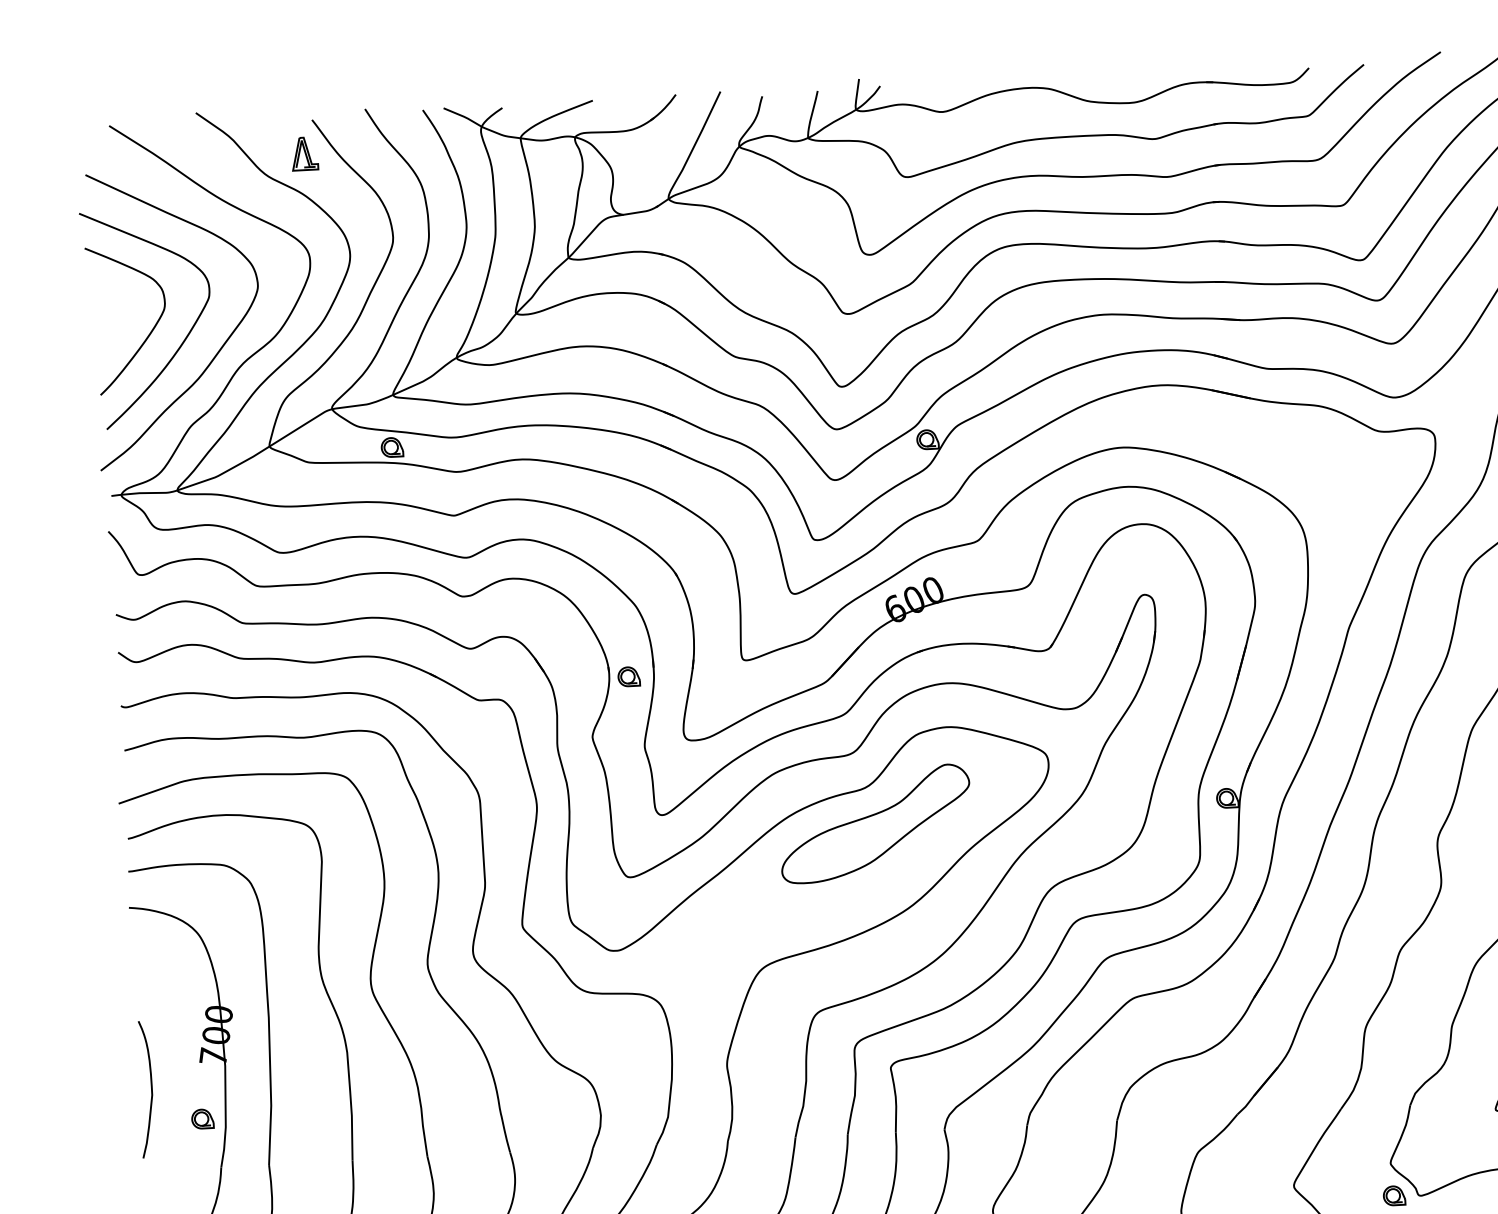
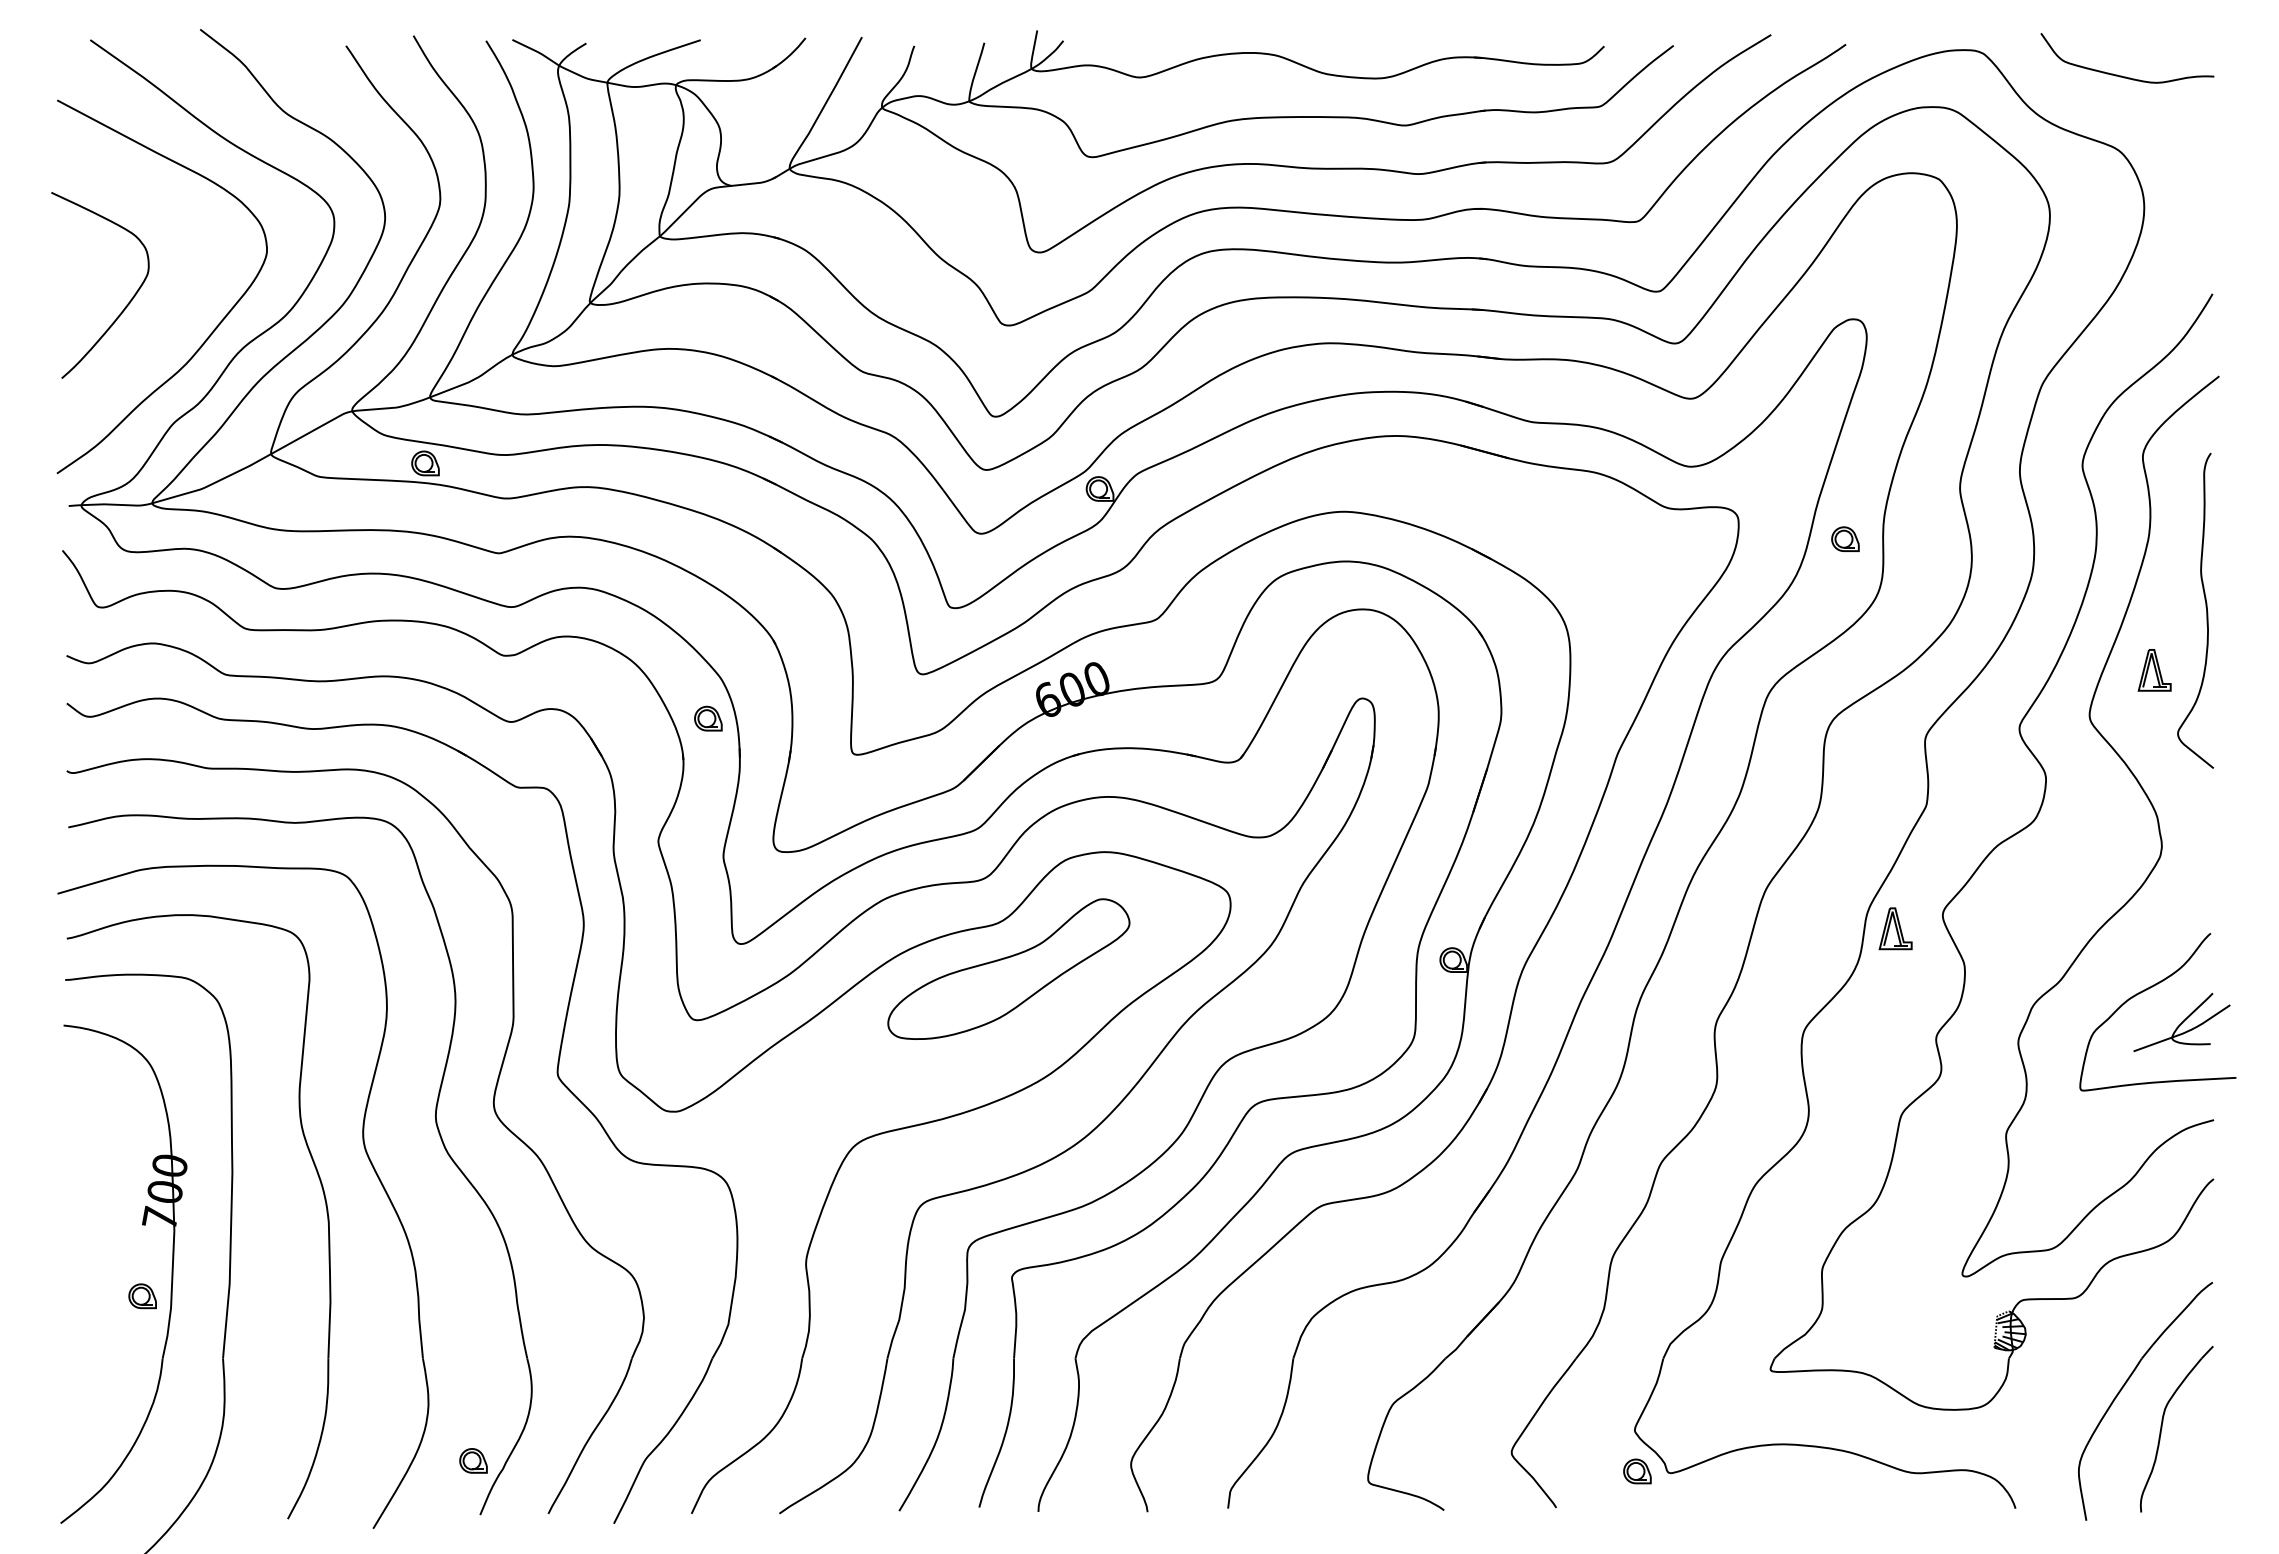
part: (304, 153) -> (334, 87), removed
curve: (184, 338) -> (171, 312), removed
part: (629, 676) -> (708, 718), moved
curve: (151, 1088) -> (79, 1254), removed

